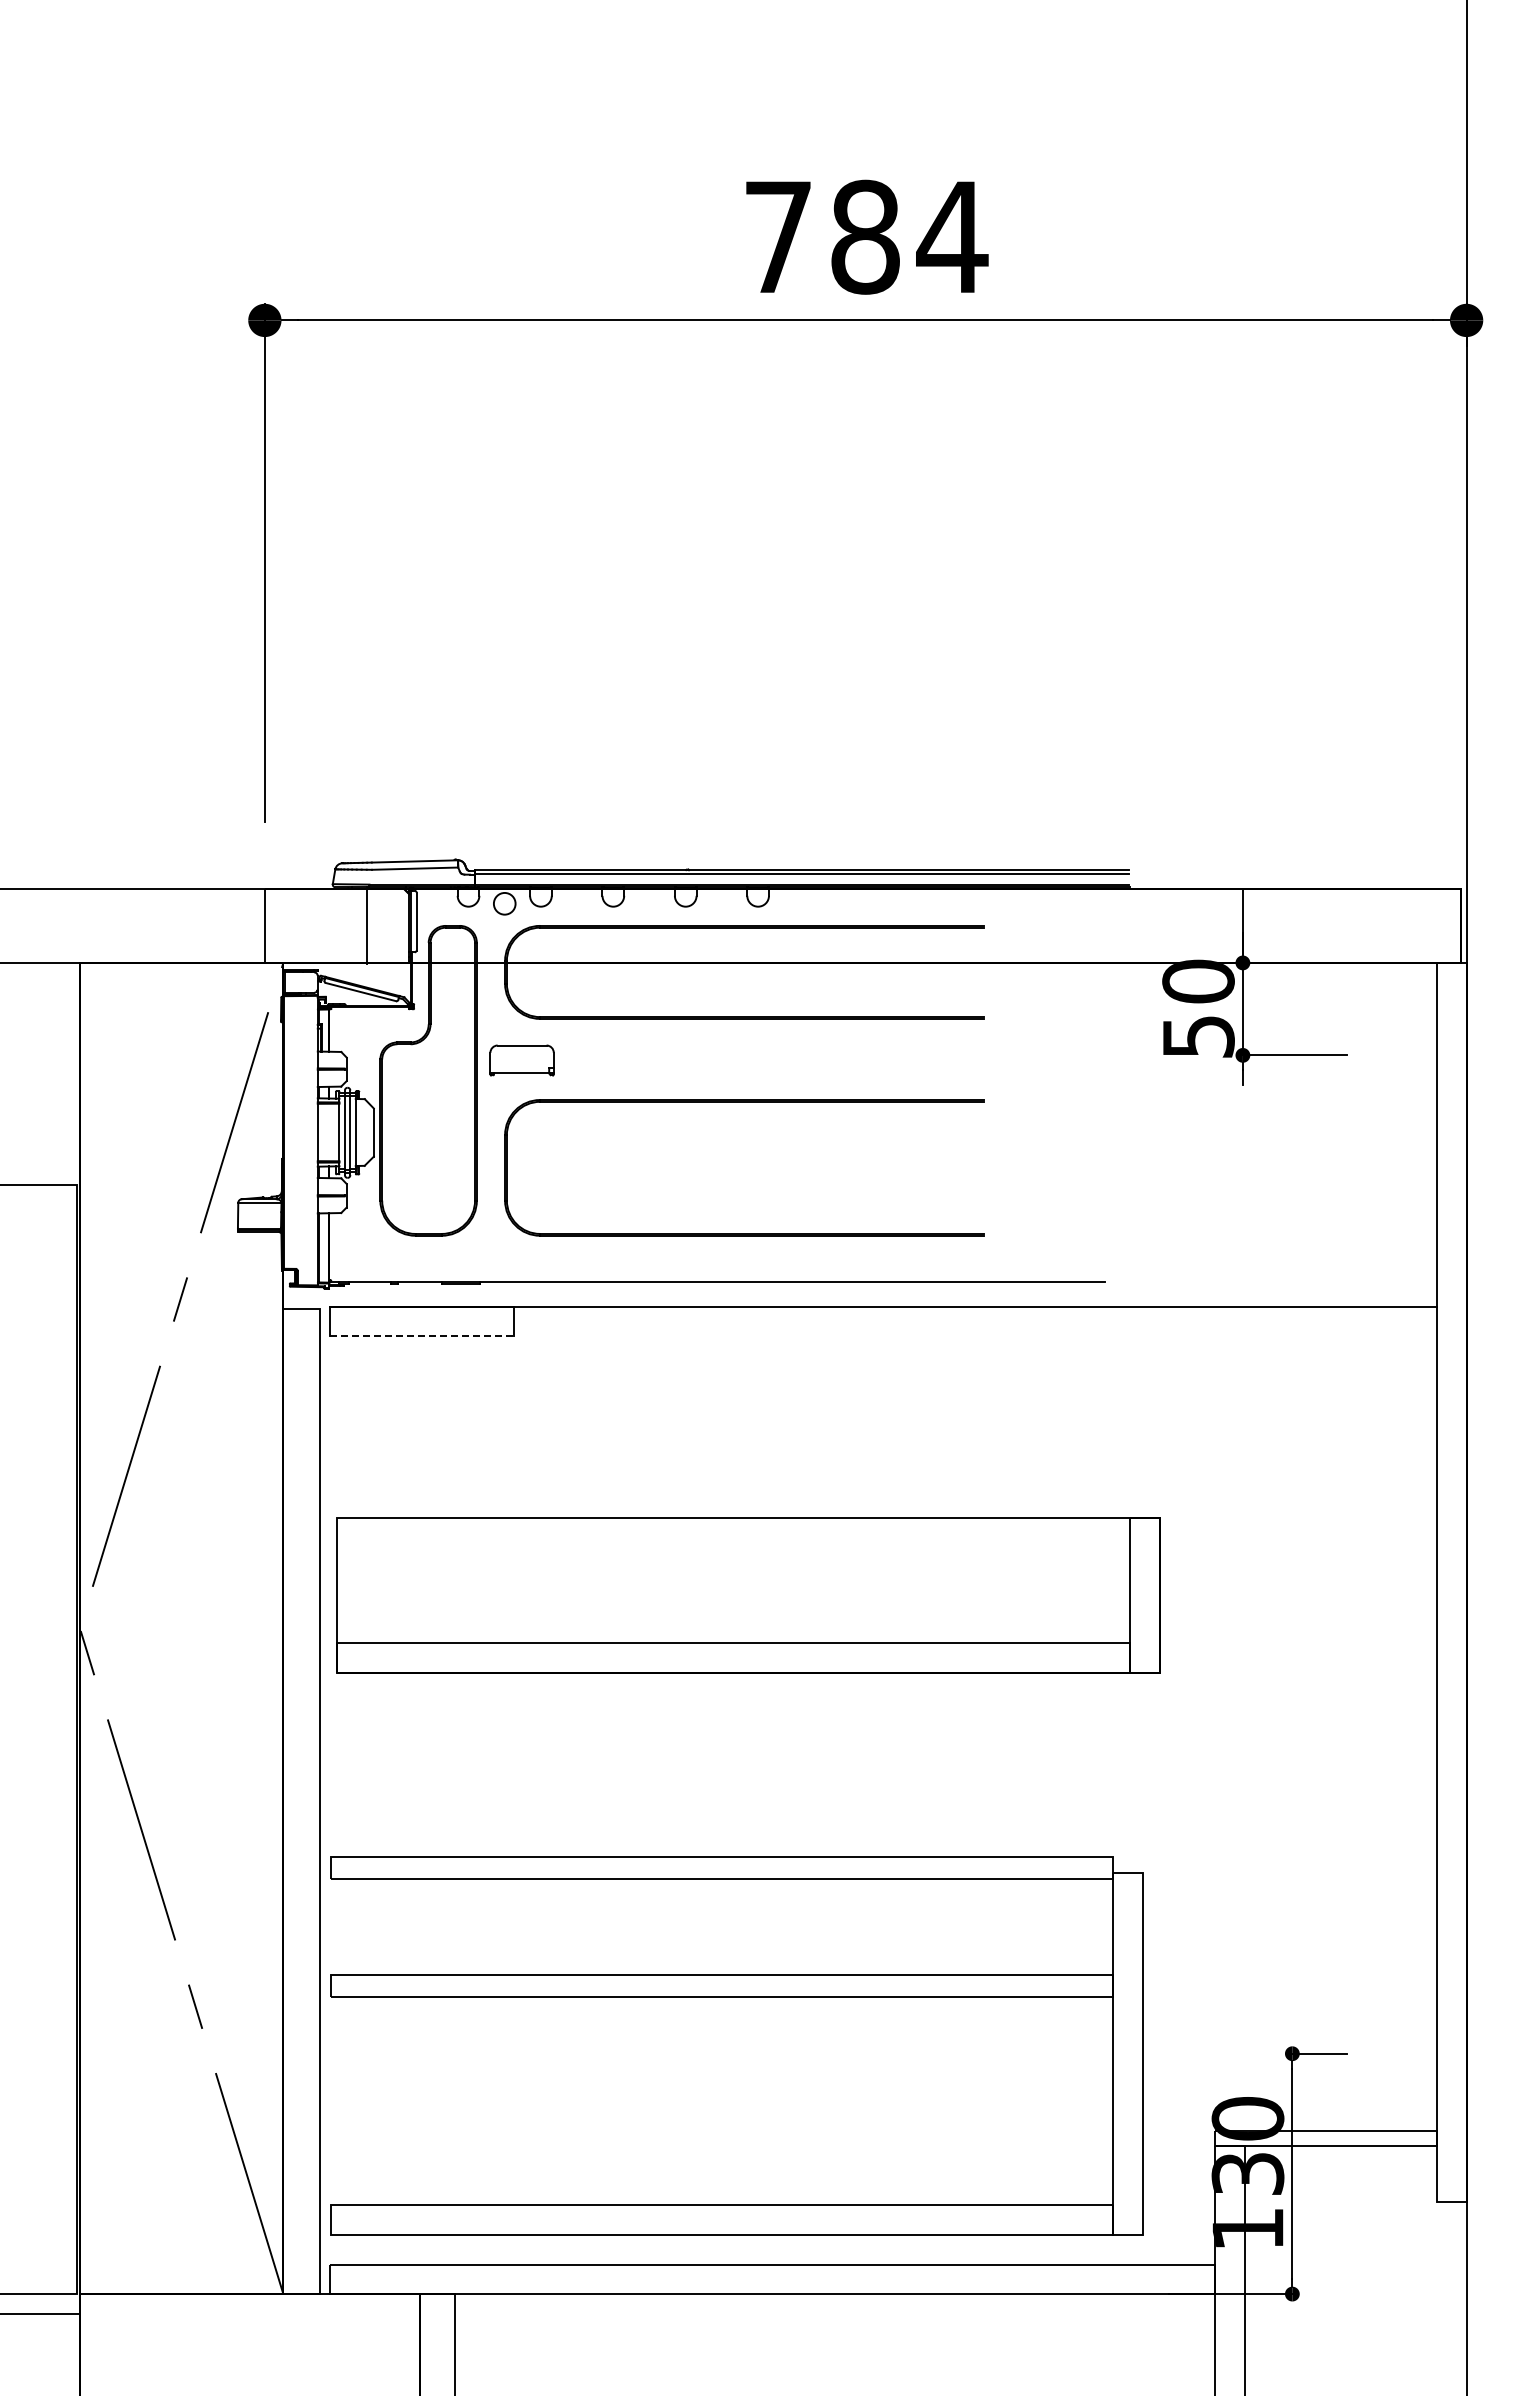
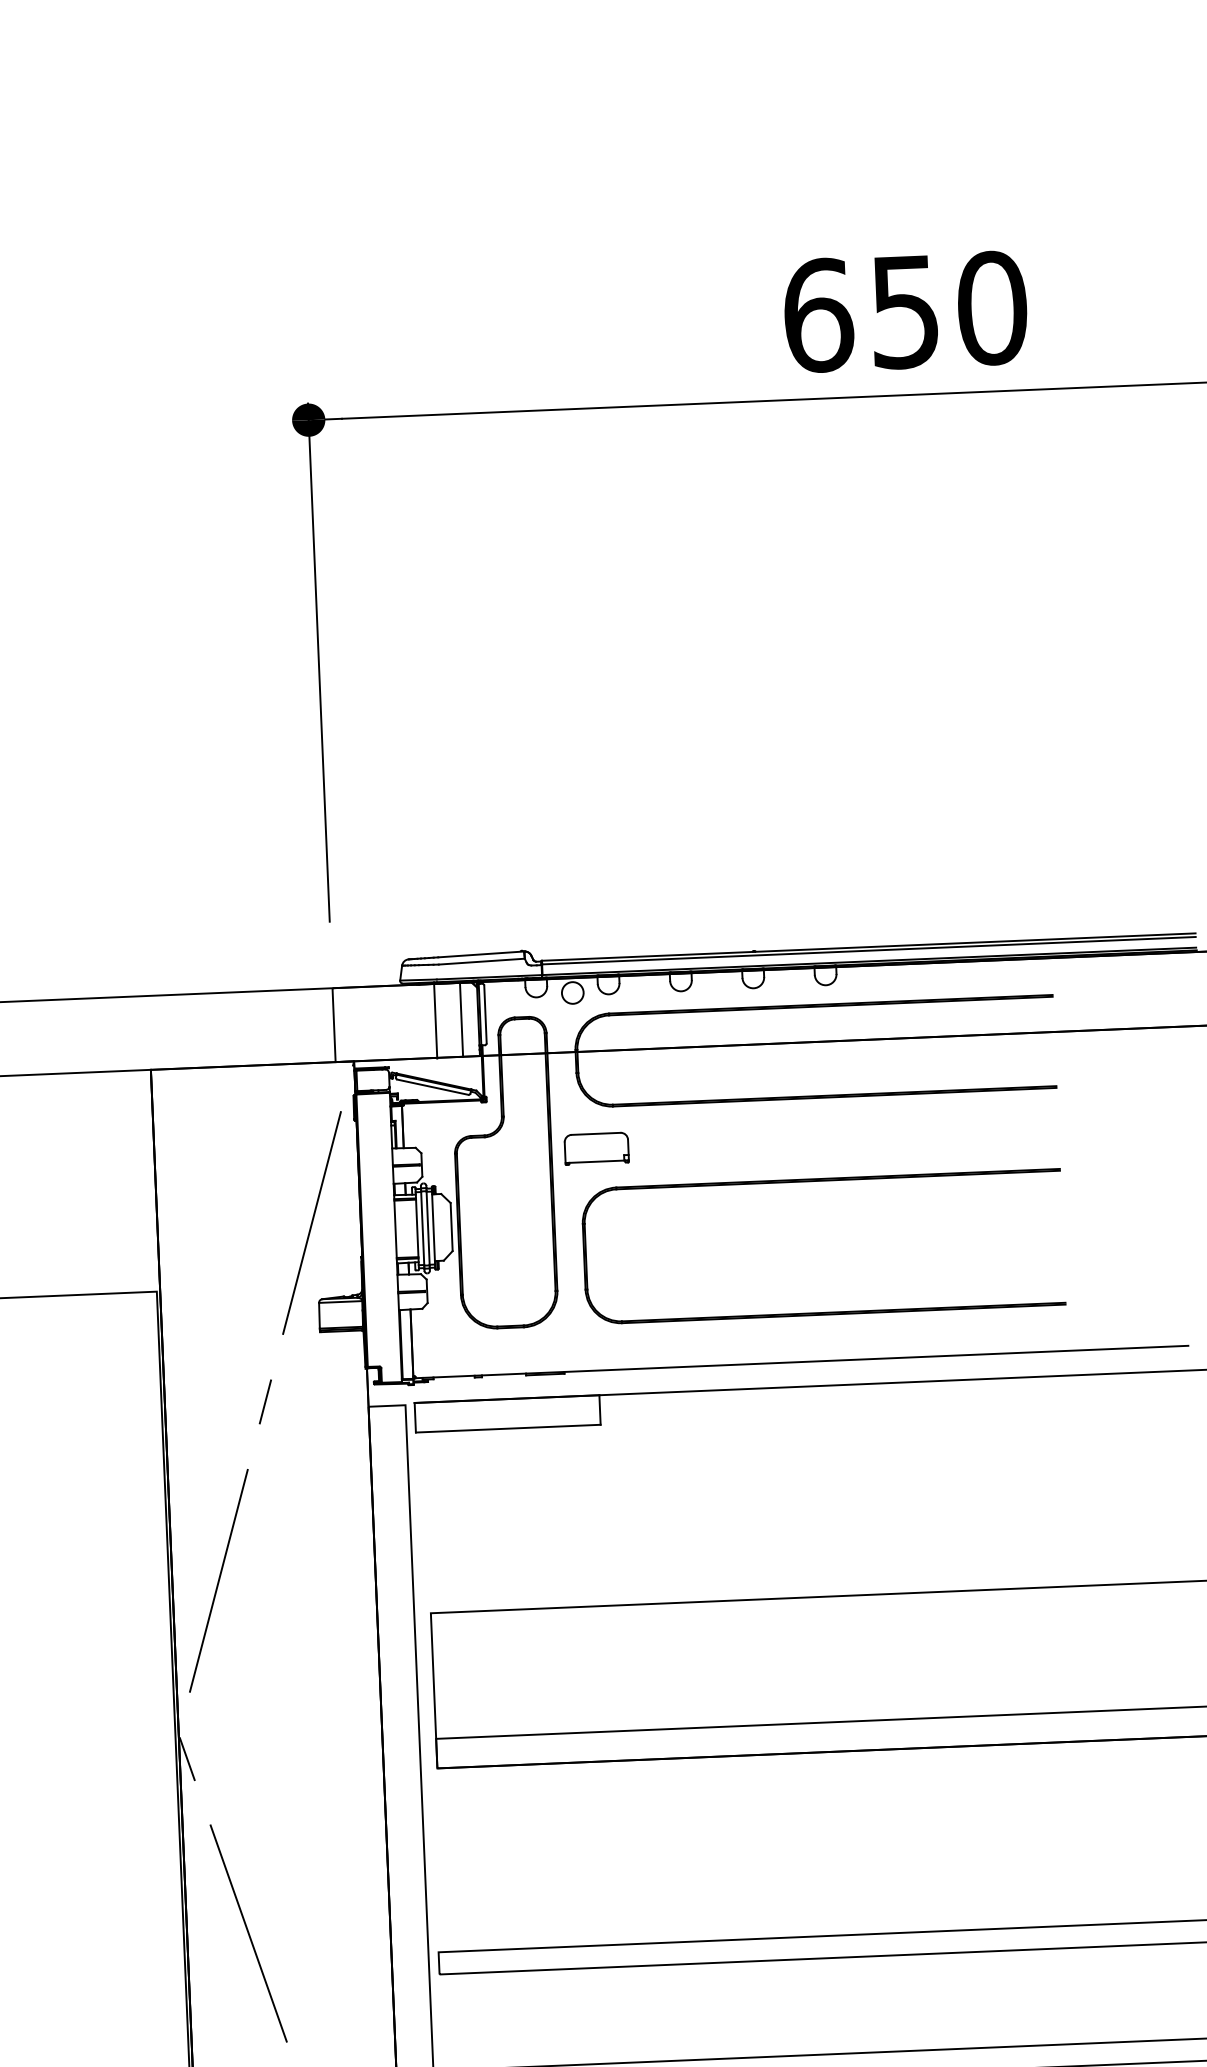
text: (866, 236) -> (906, 311), 784 -> 650
line: (392, 925) -> (461, 1019), added
line: (422, 1336) -> (508, 1428), dashed -> solid

